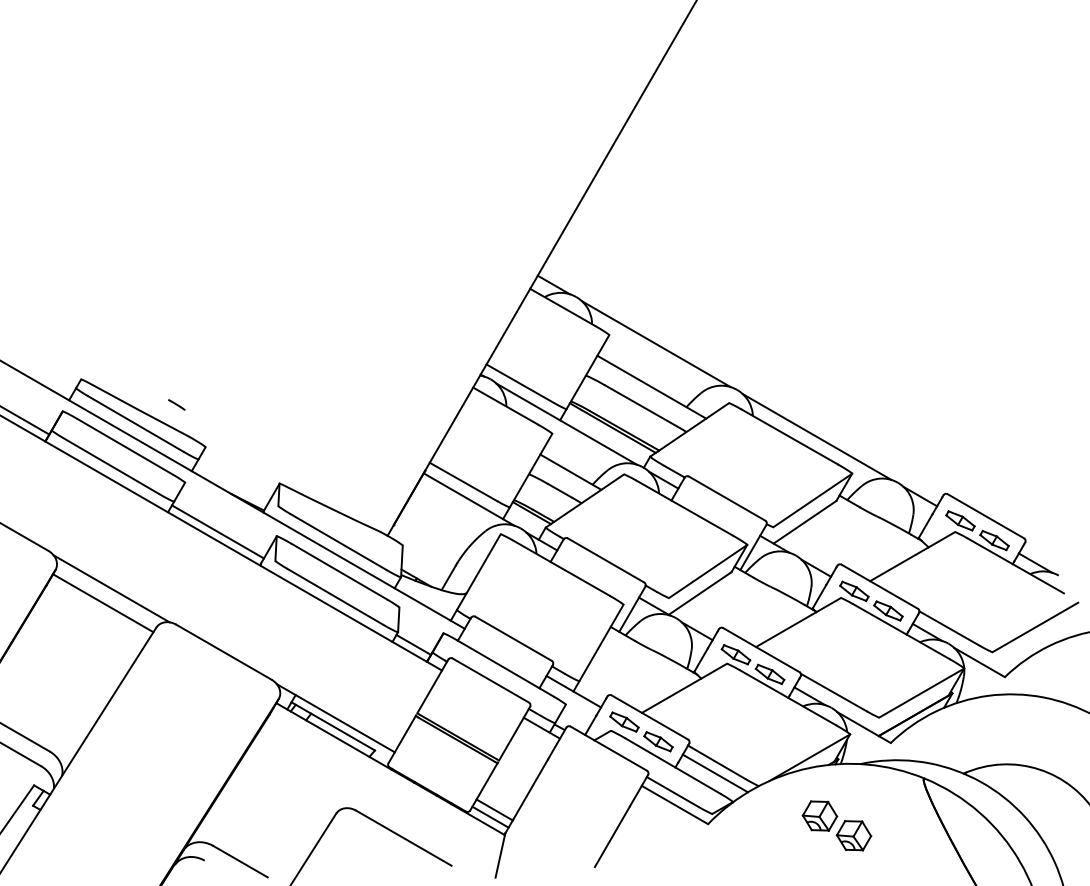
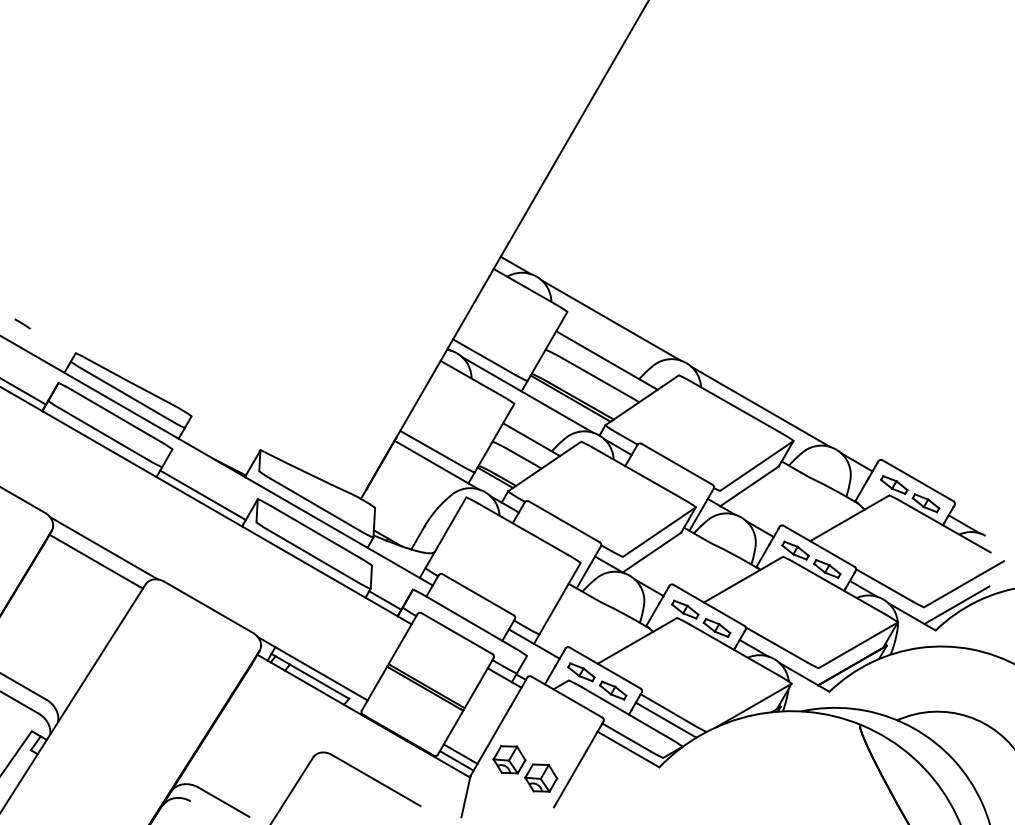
line: (176, 404) -> (22, 323), moved
line: (1027, 650) -> (956, 605), added
part: (837, 825) -> (525, 768), moved

